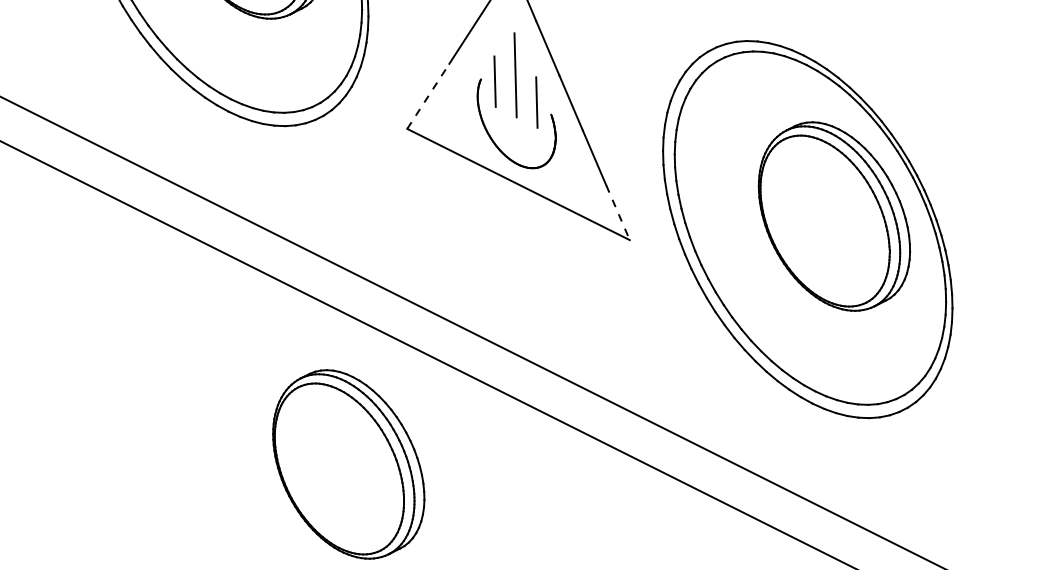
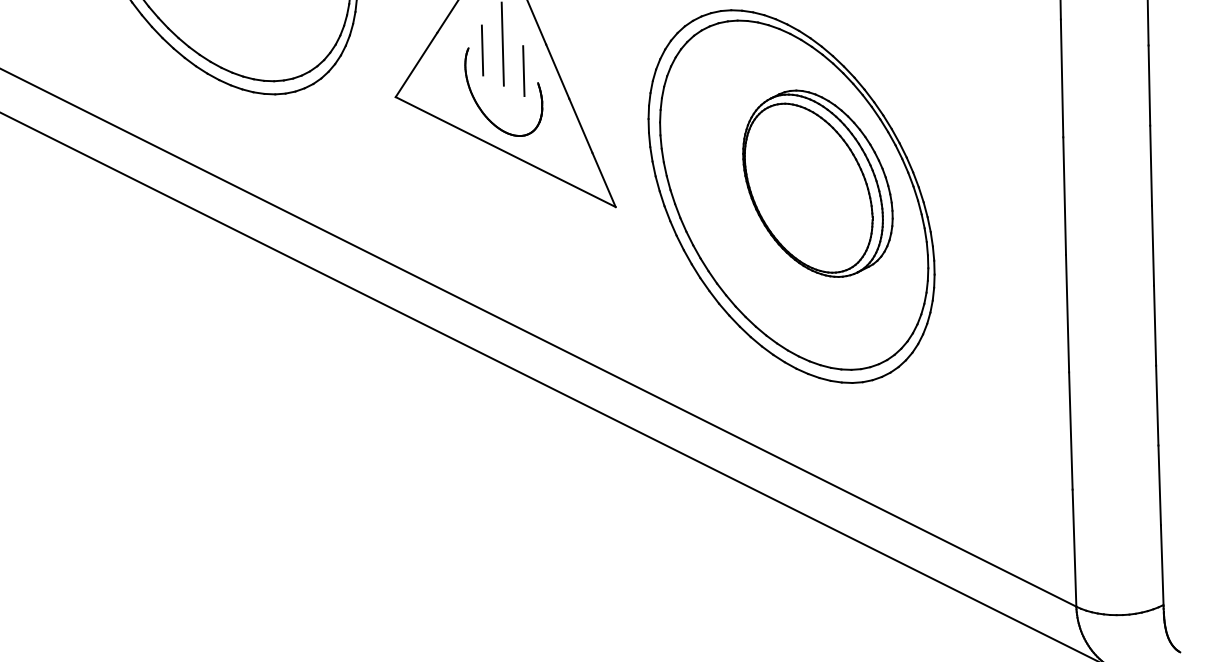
line: (428, 95) -> (416, 64), dashed -> solid
line: (618, 213) -> (604, 180), dashed -> solid
part: (348, 464) -> (337, 428), removed

